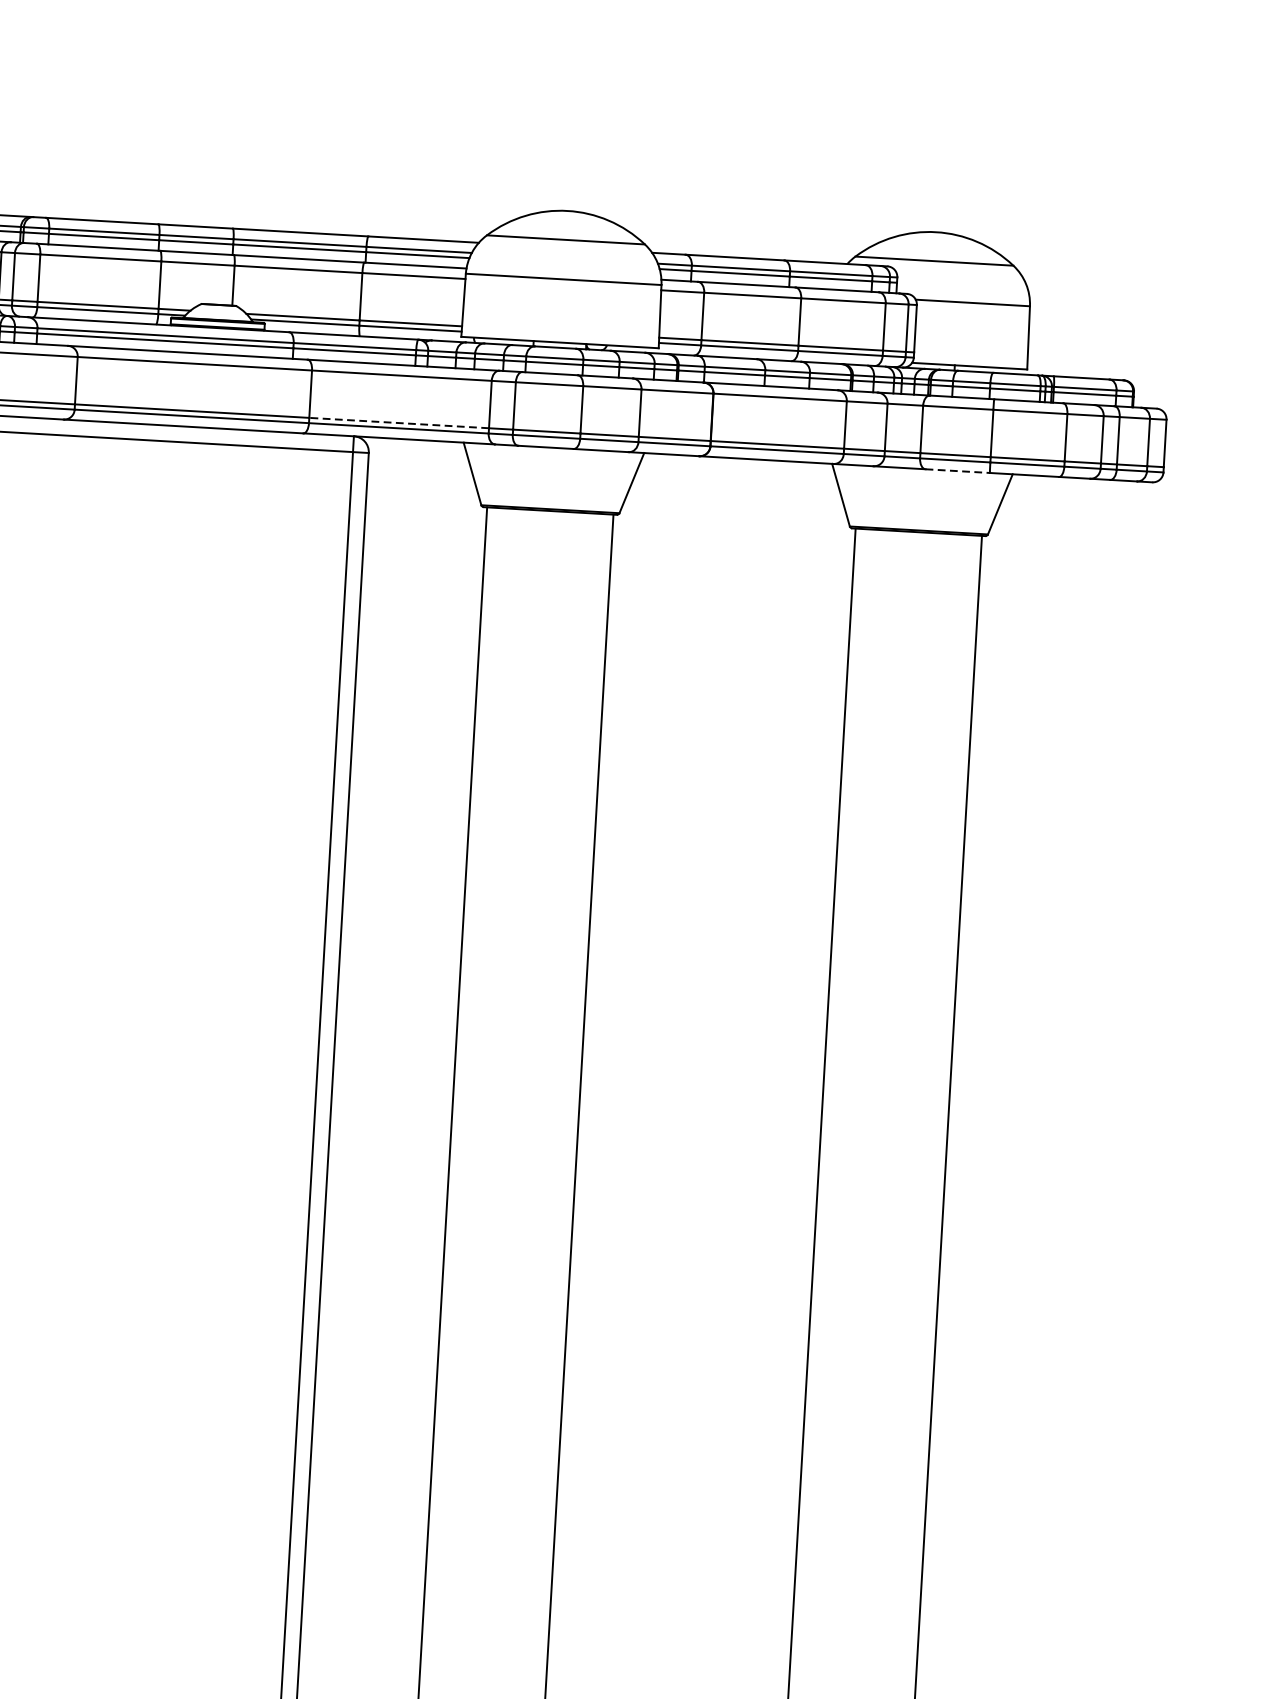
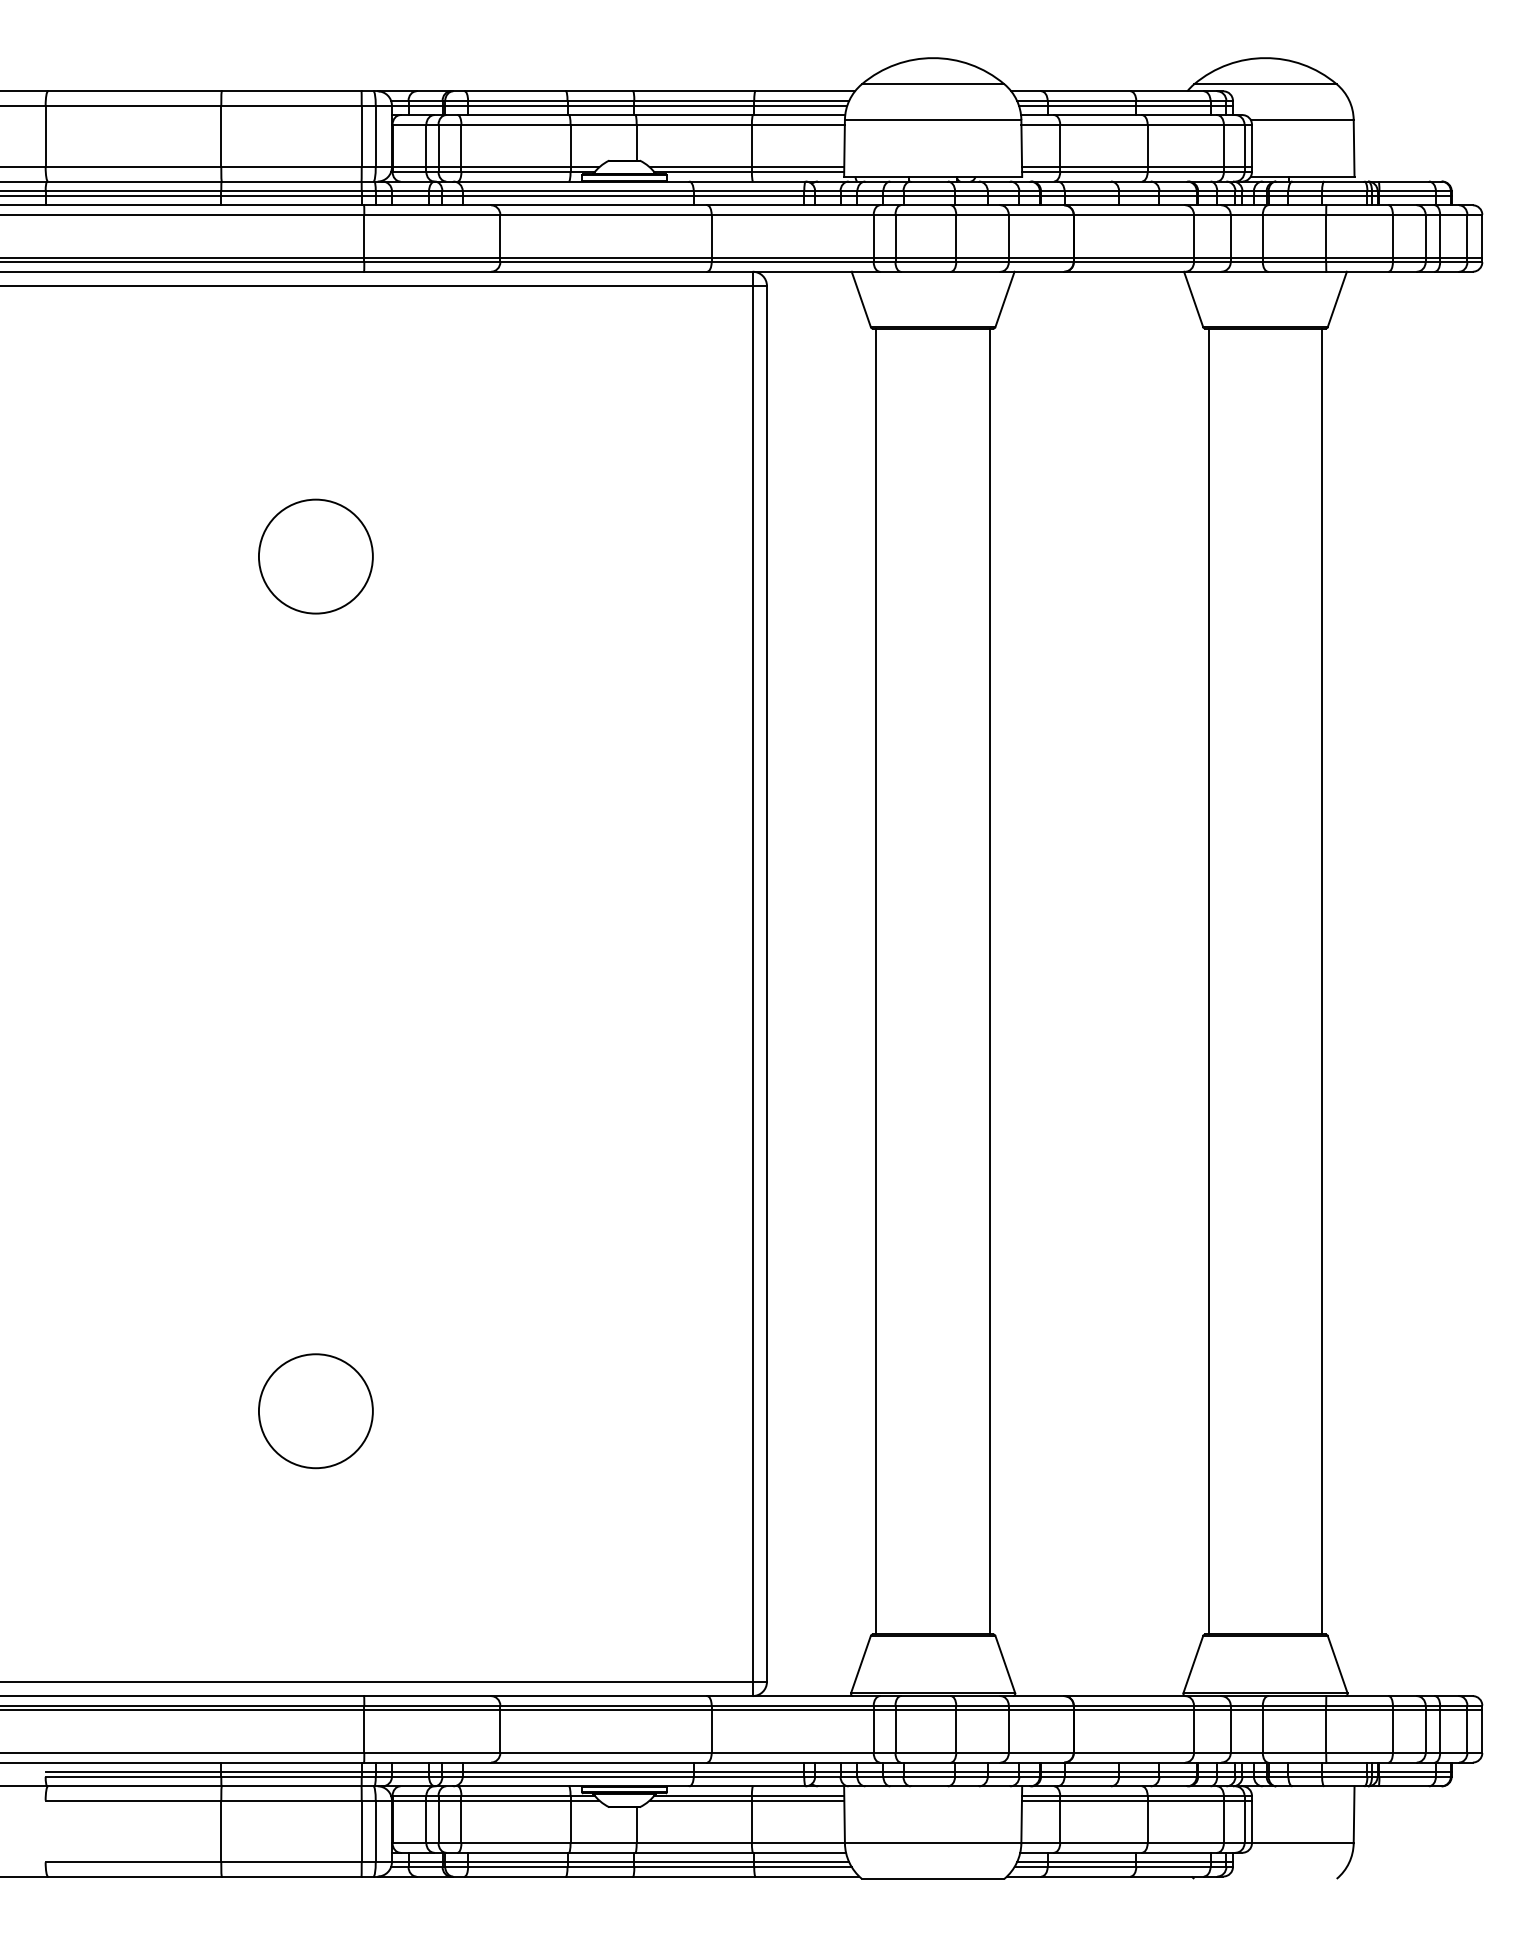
line: (398, 423) -> (792, 257), dashed -> solid
line: (957, 470) -> (1297, 271), dashed -> solid

